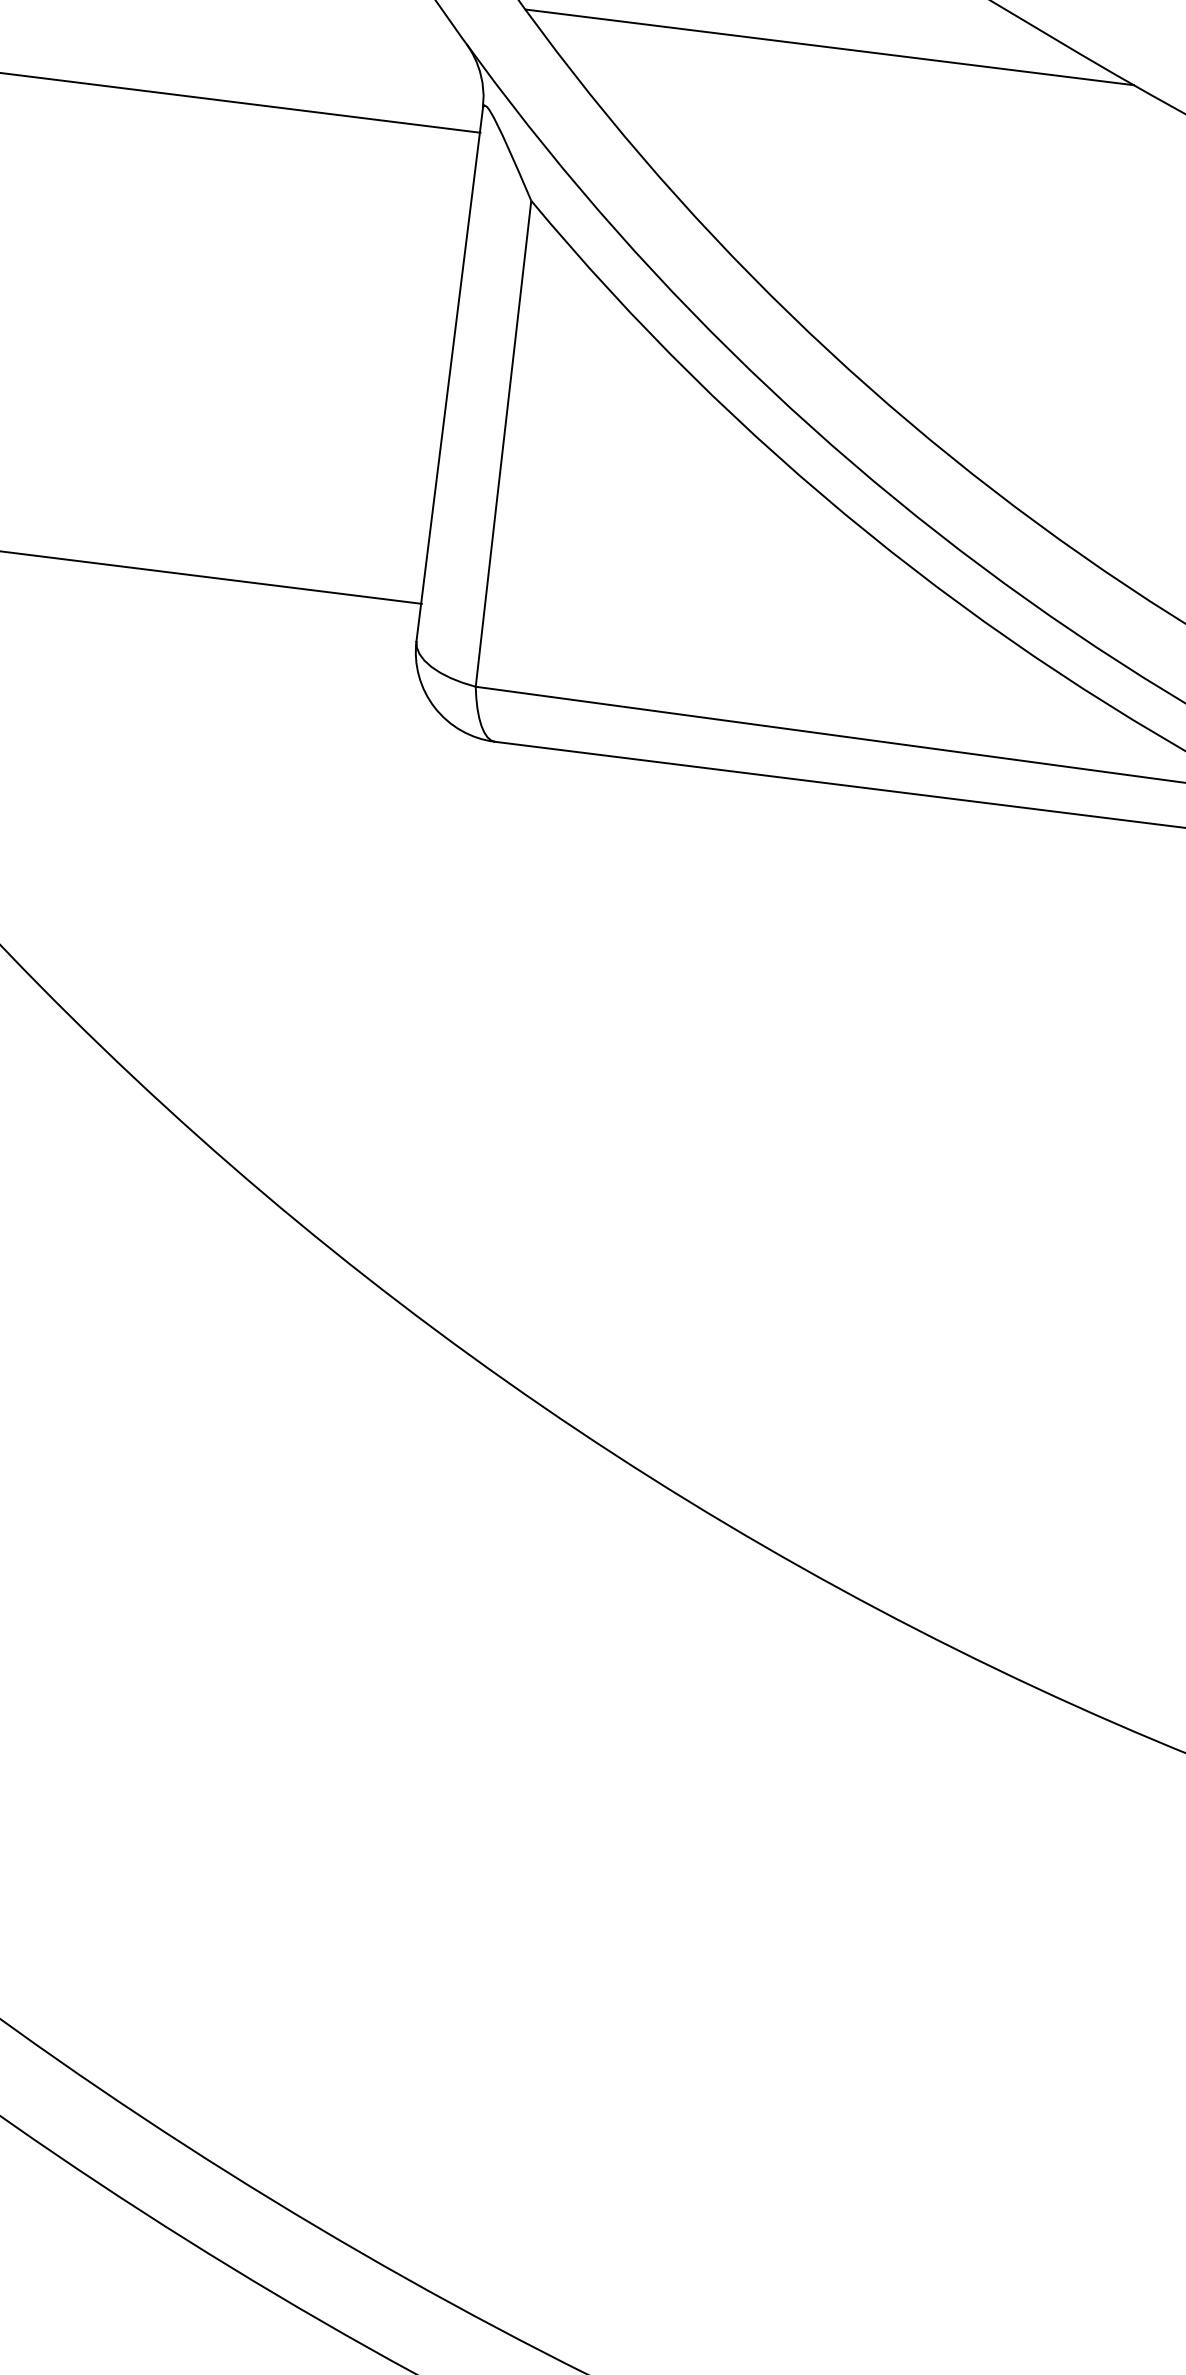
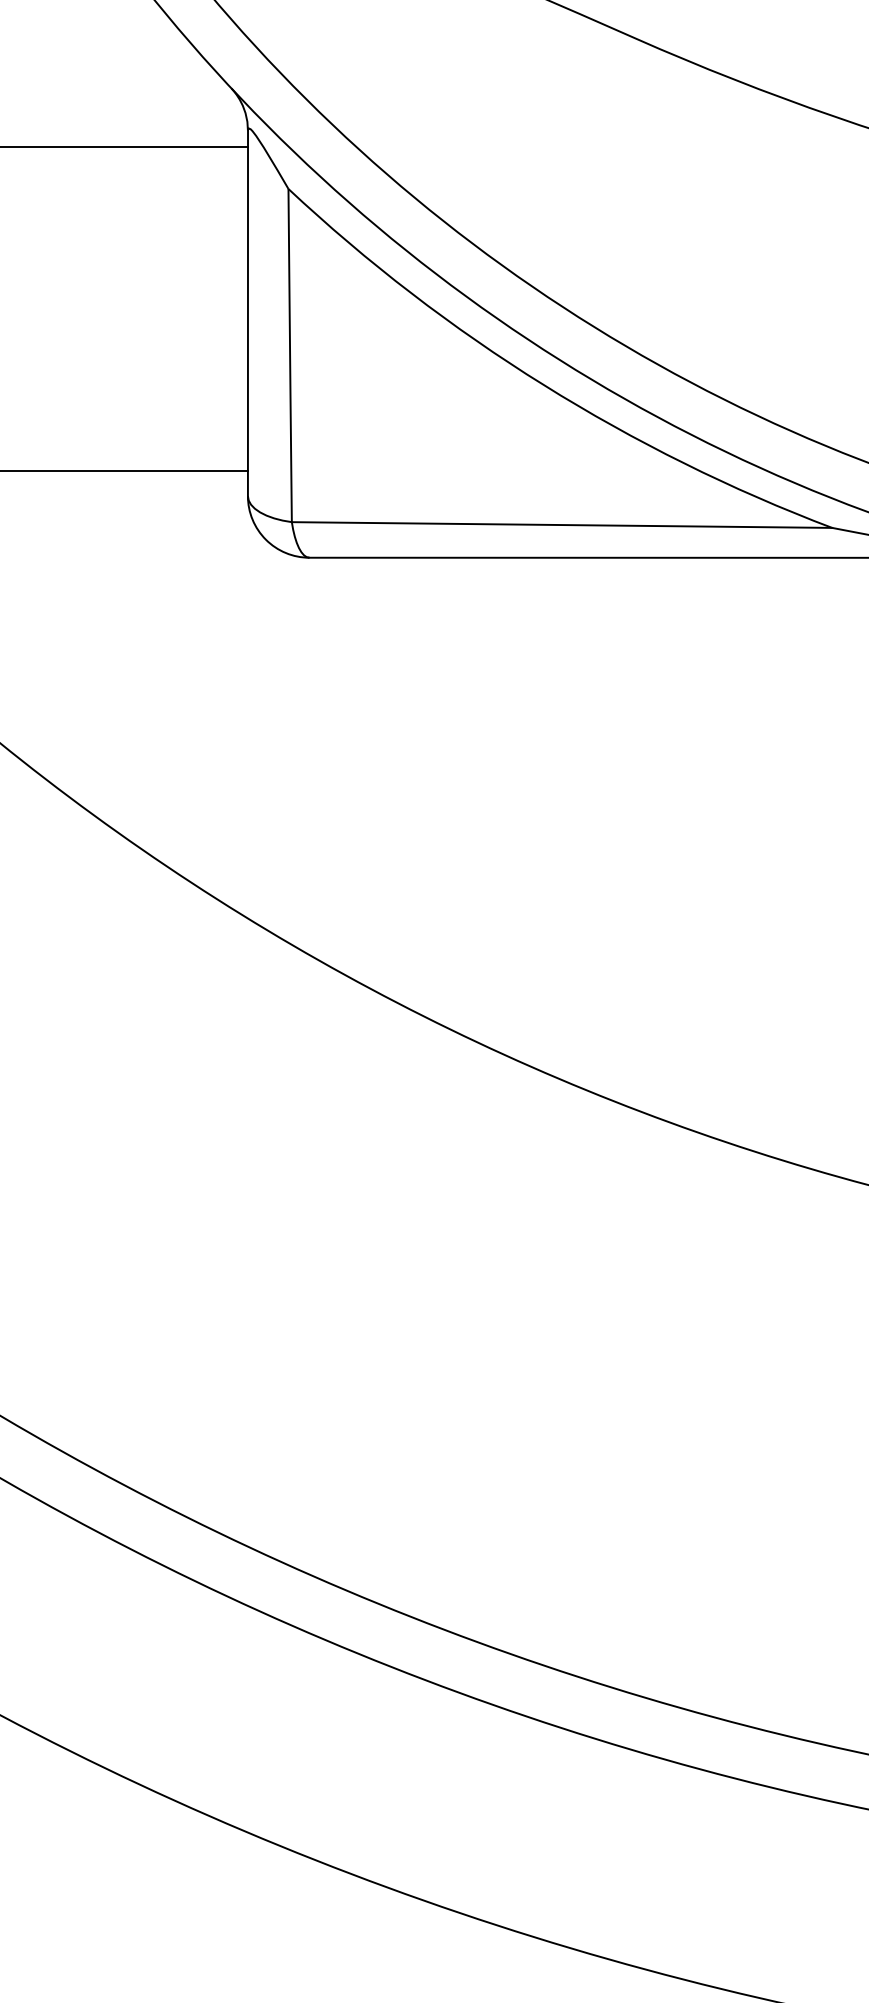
line: (829, 47) -> (477, 60), removed

